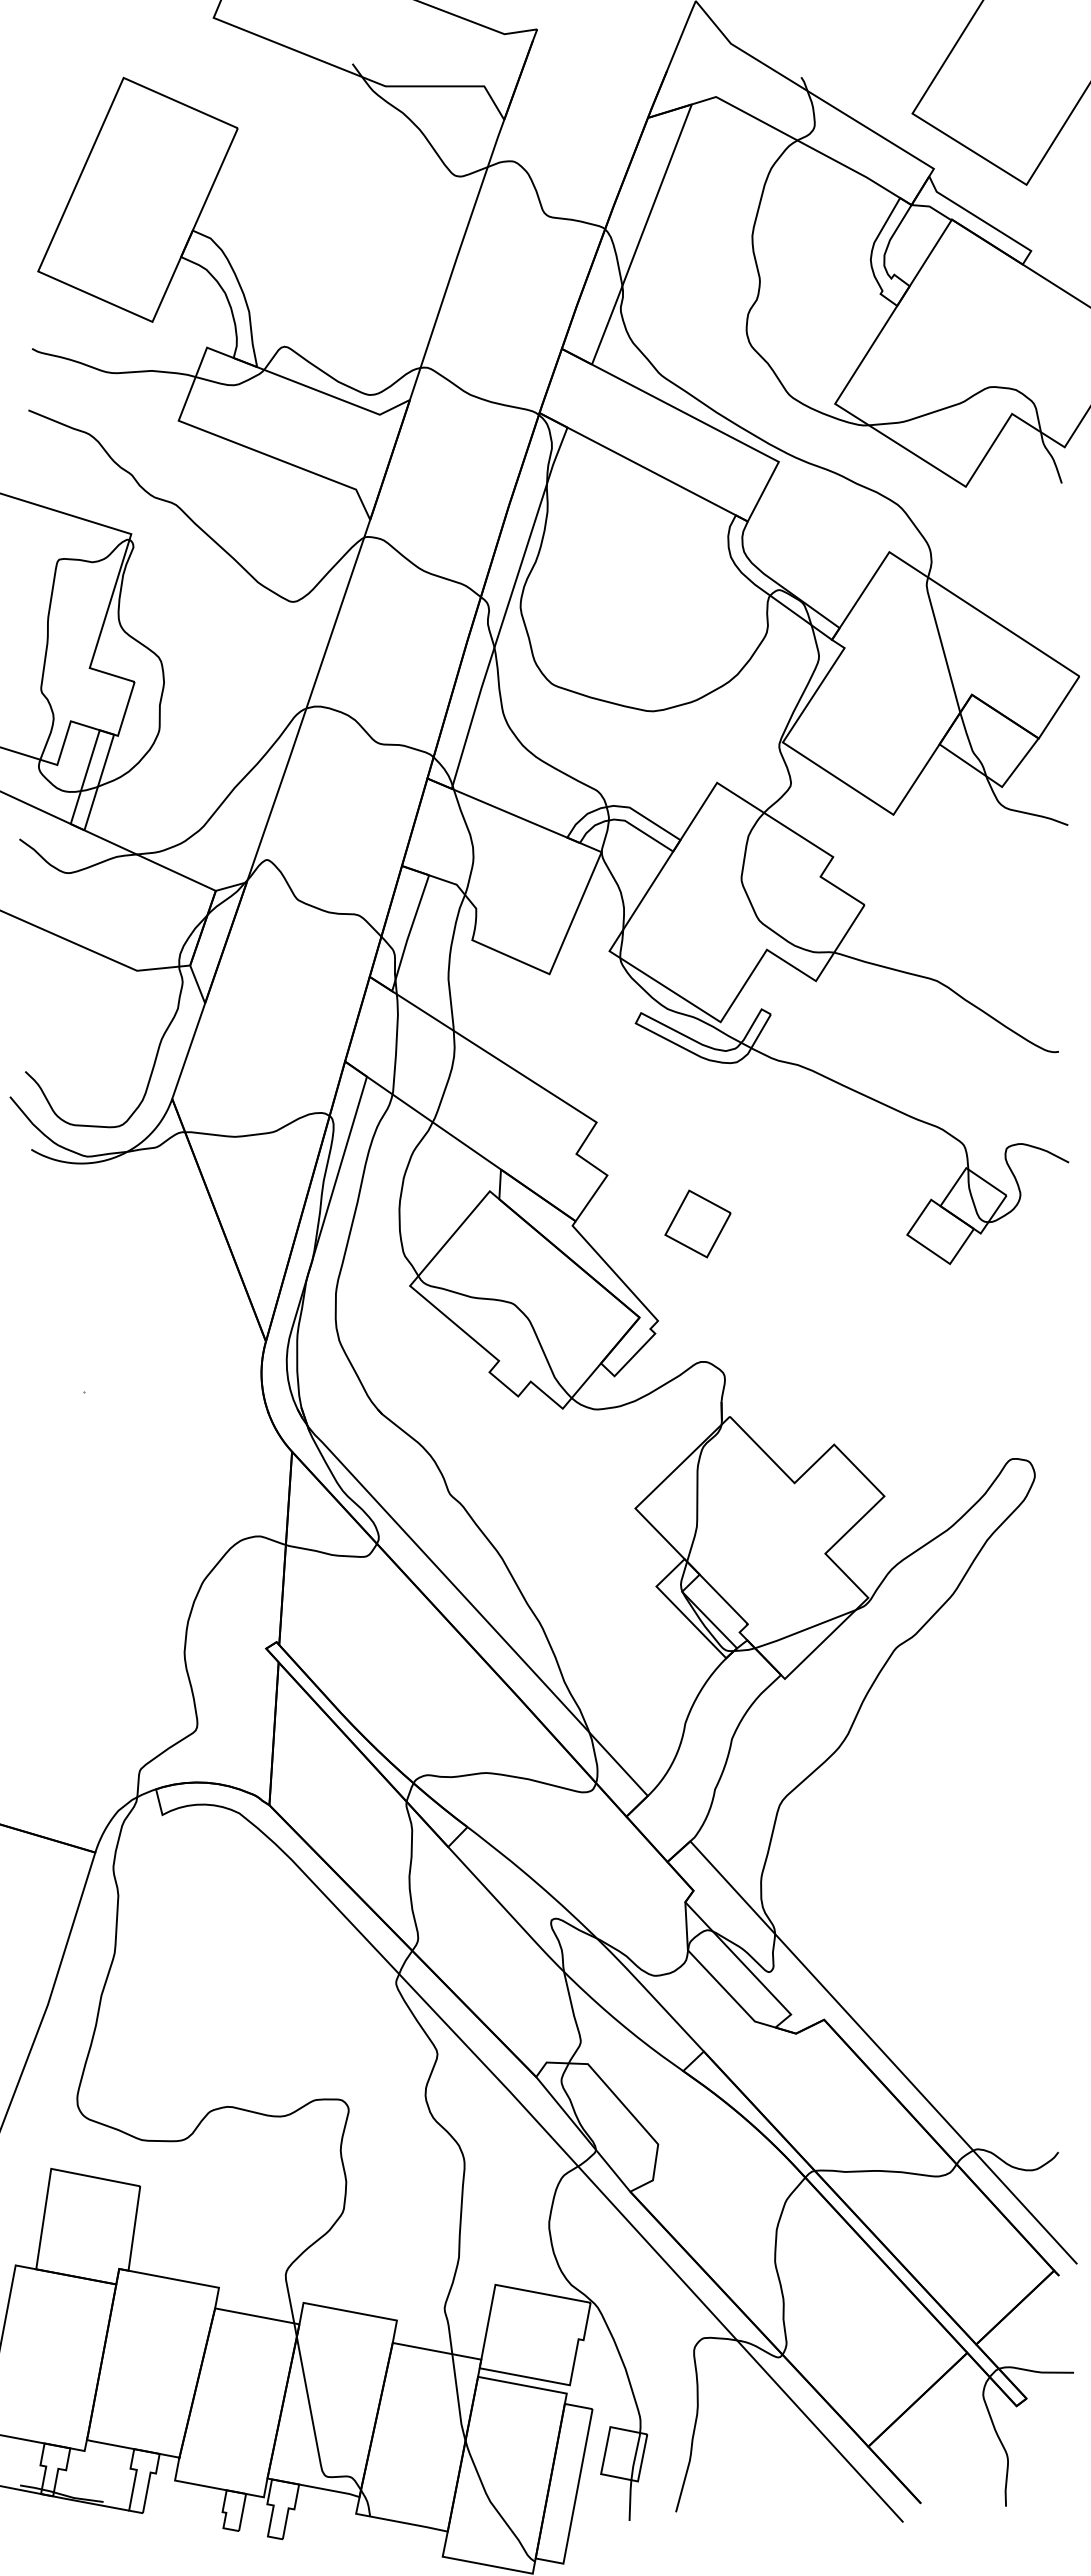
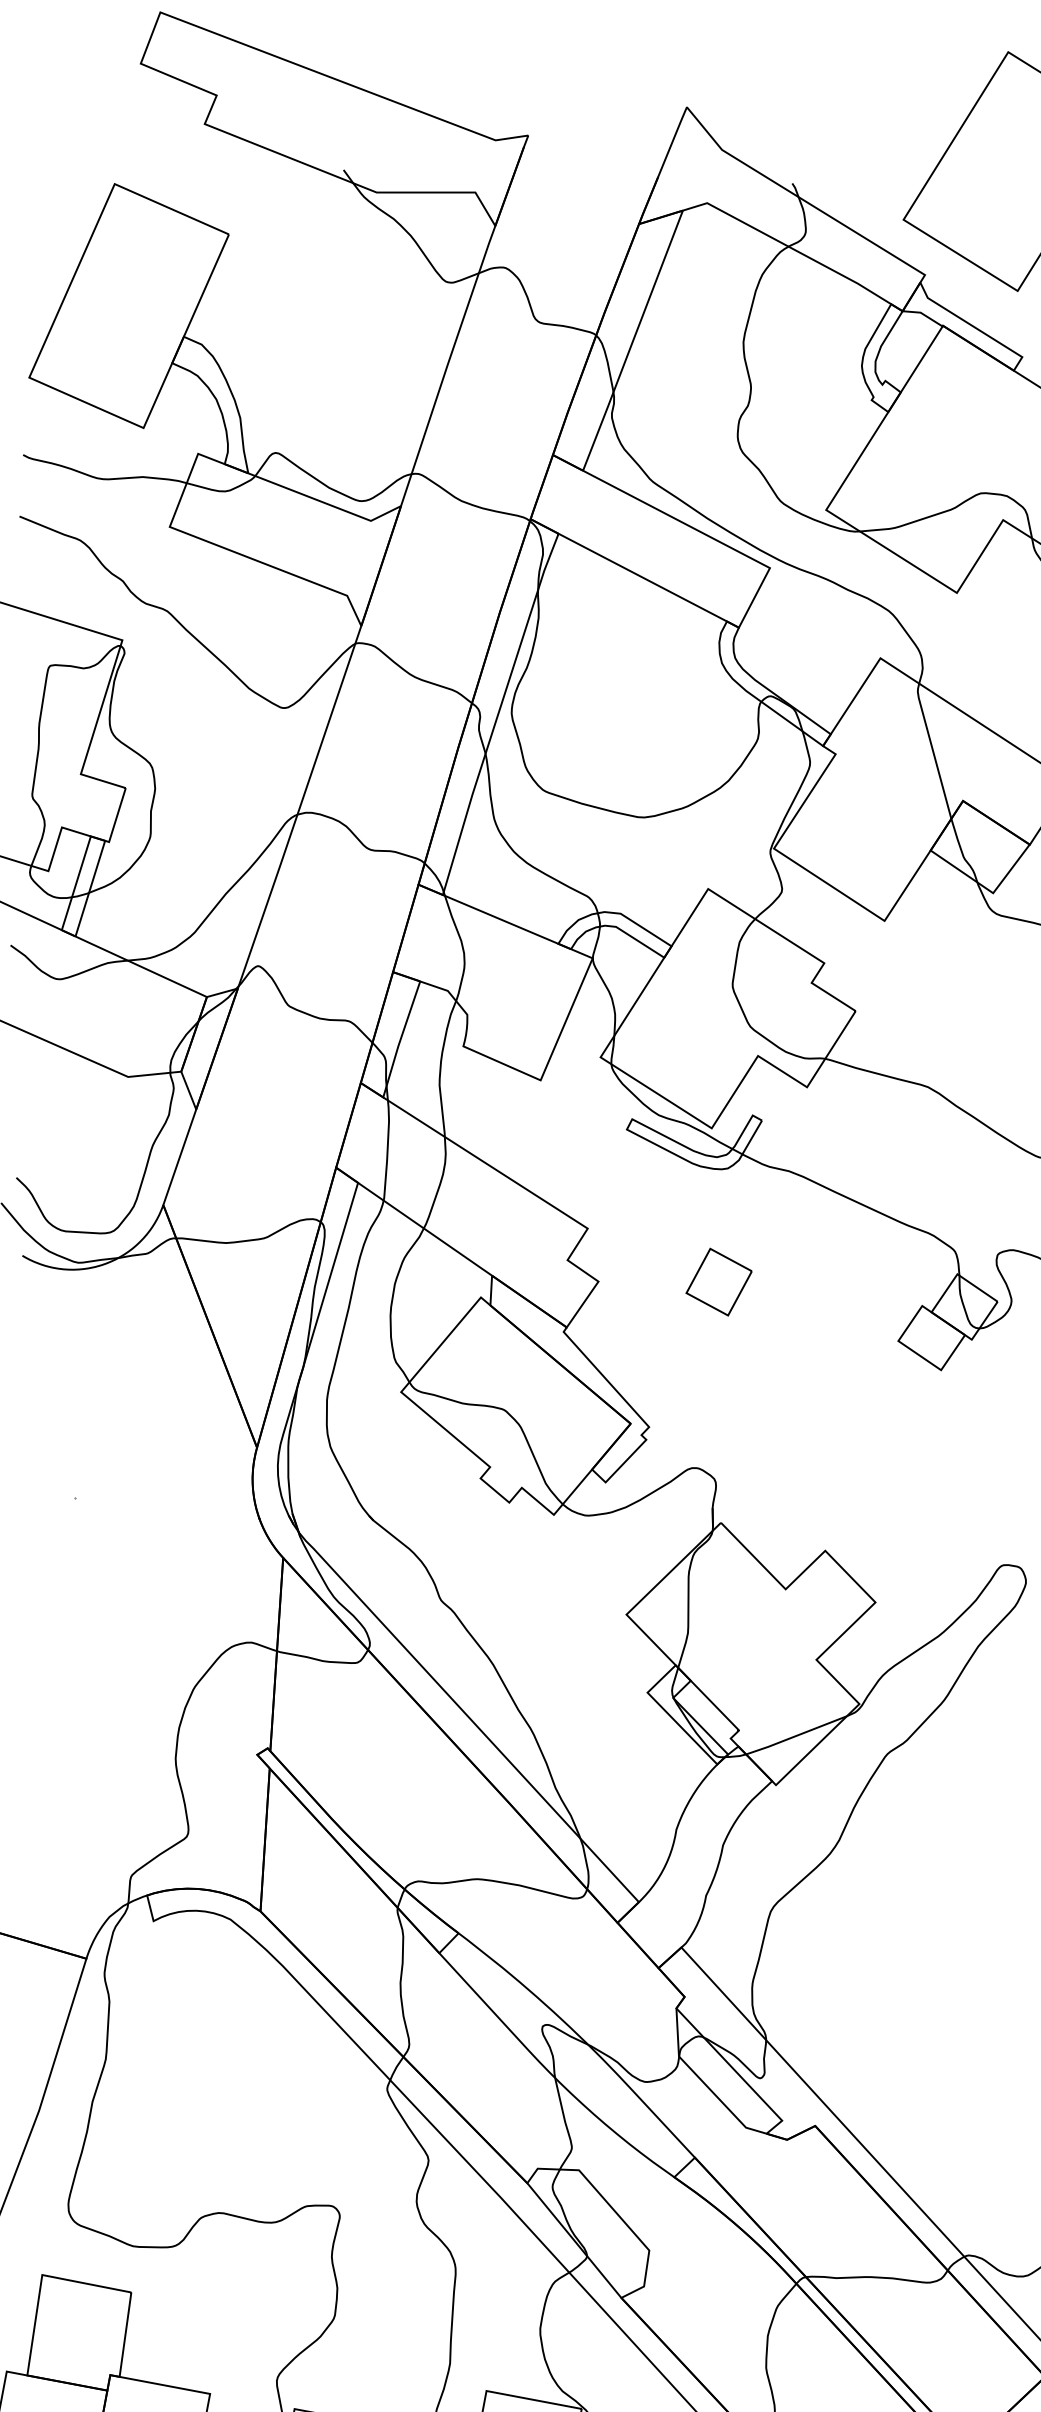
part: (697, 1223) -> (718, 1281), moved

